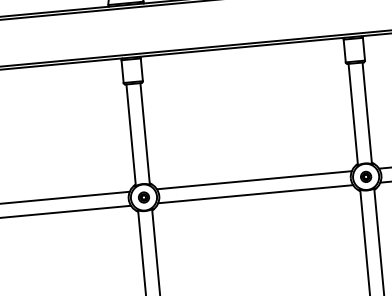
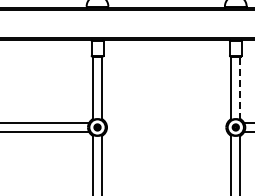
line: (367, 113) -> (240, 88), solid -> dashed
line: (254, 180) -> (166, 123), removed
line: (255, 193) -> (166, 131), removed

